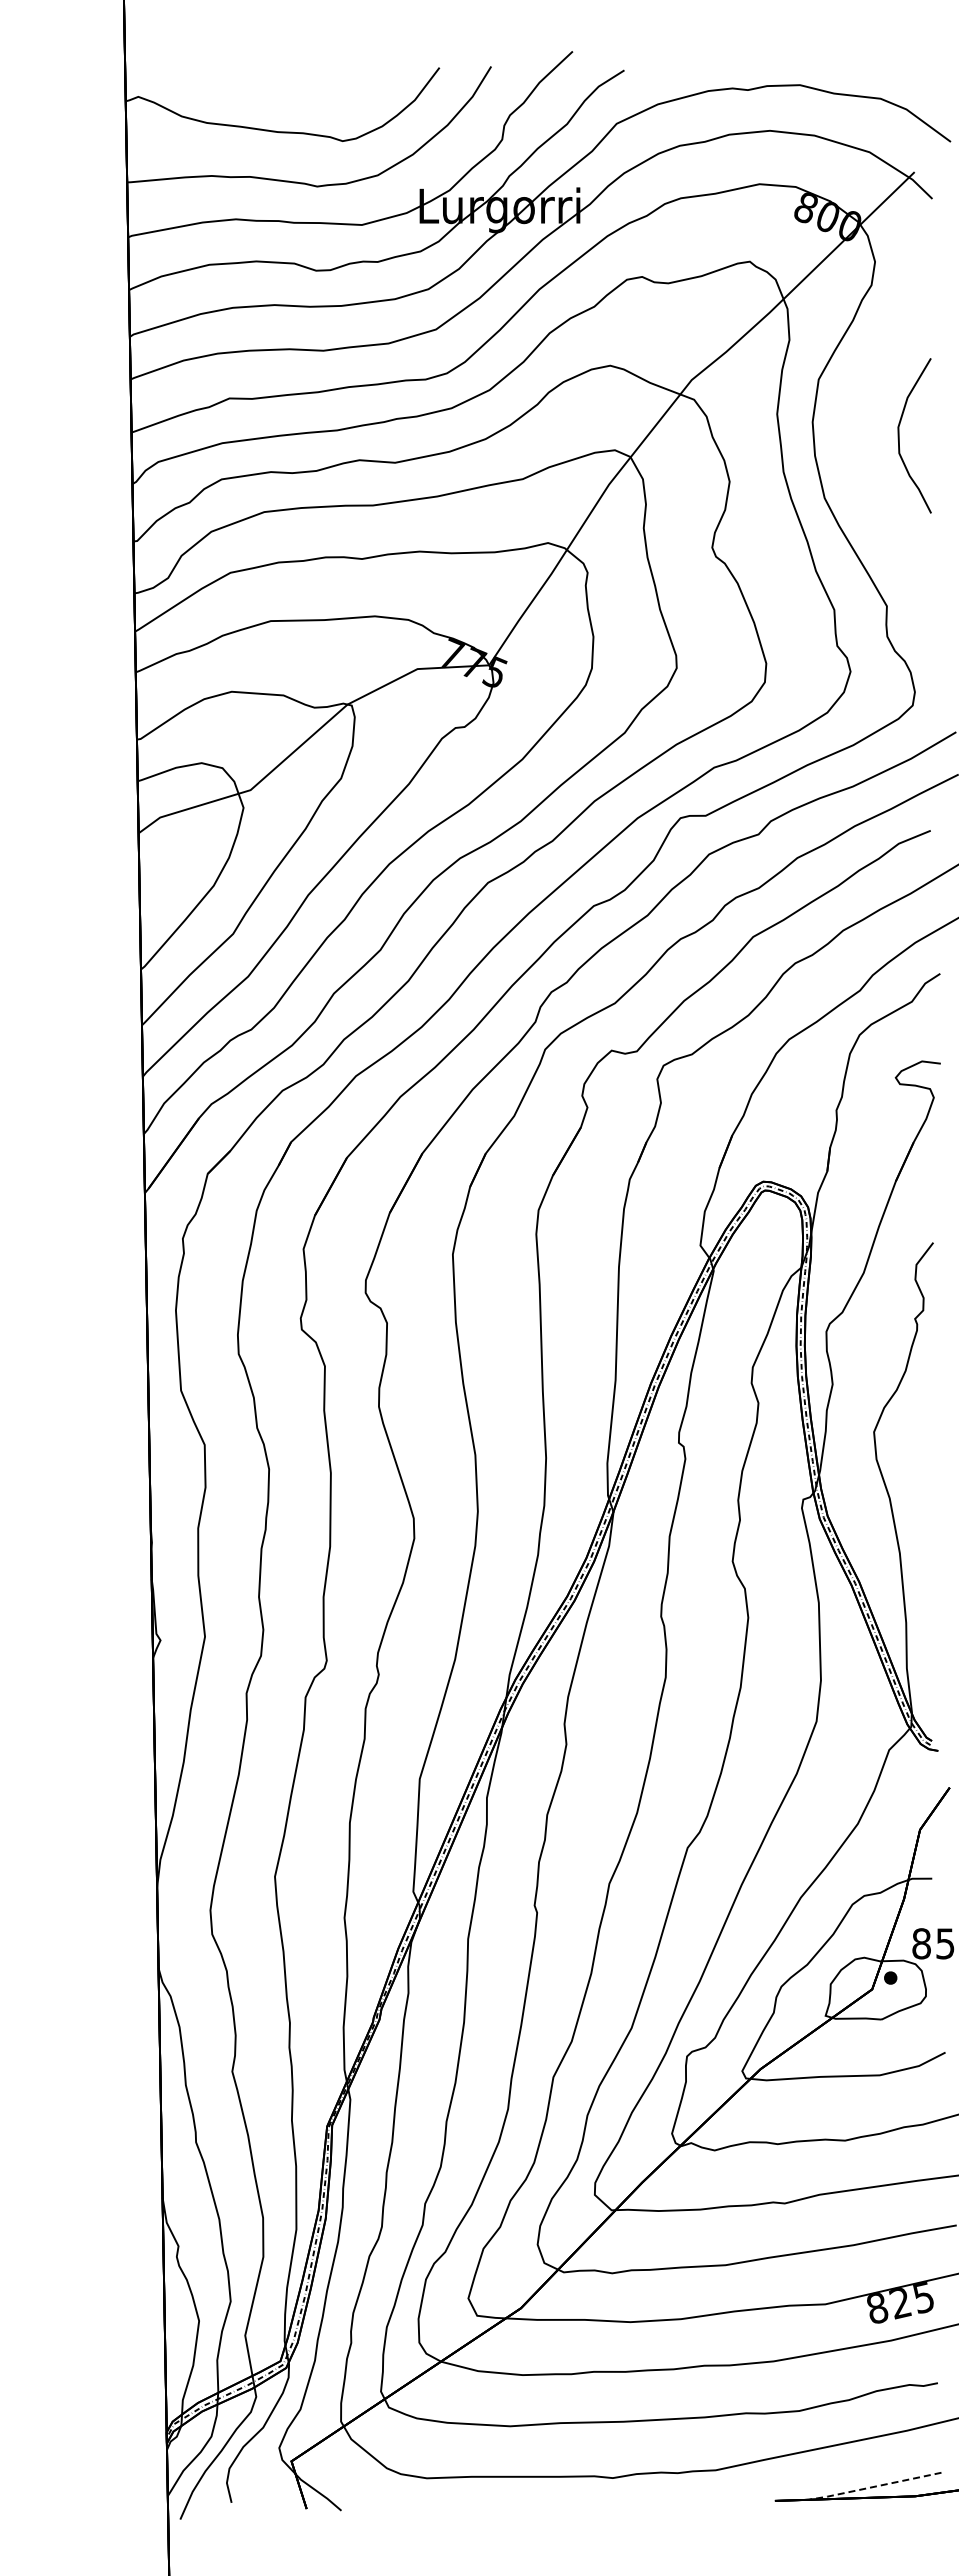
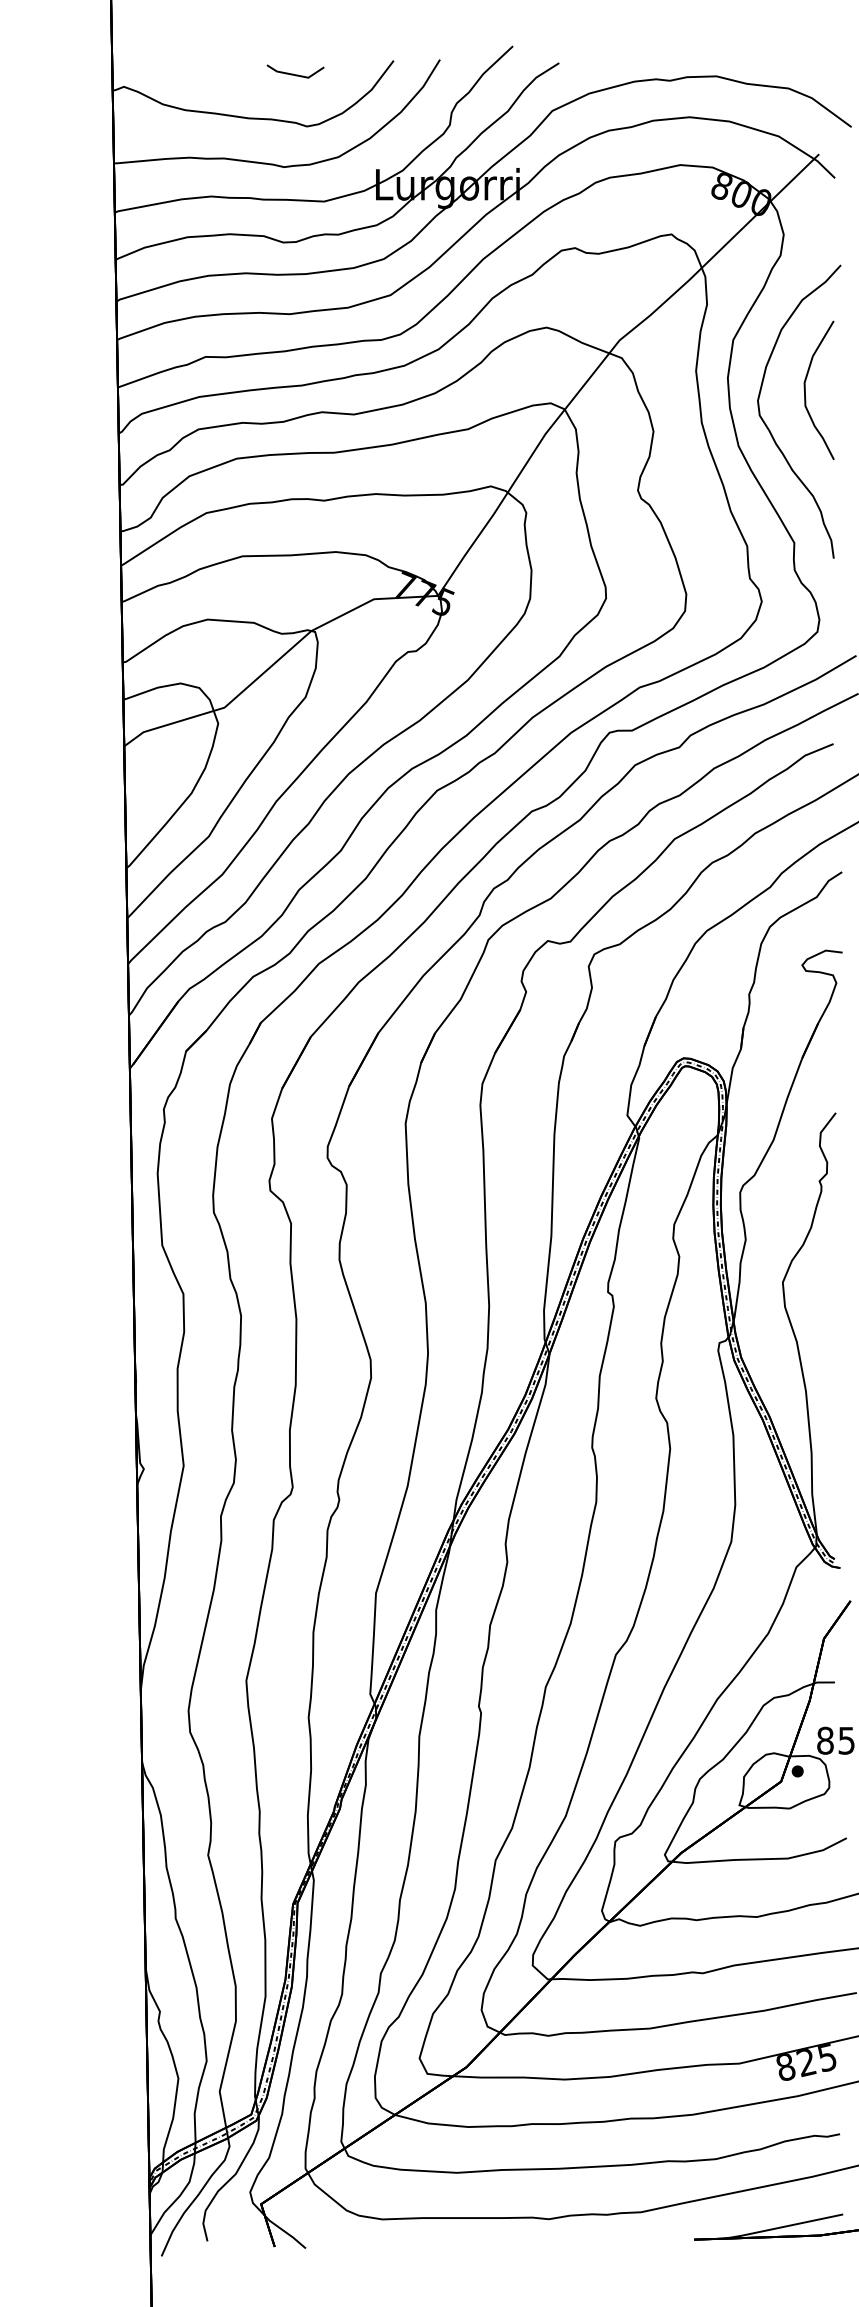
line: (329, 82) -> (295, 73), added
curve: (859, 479) -> (769, 429), added
line: (875, 2486) -> (784, 2226), dashed -> solid

